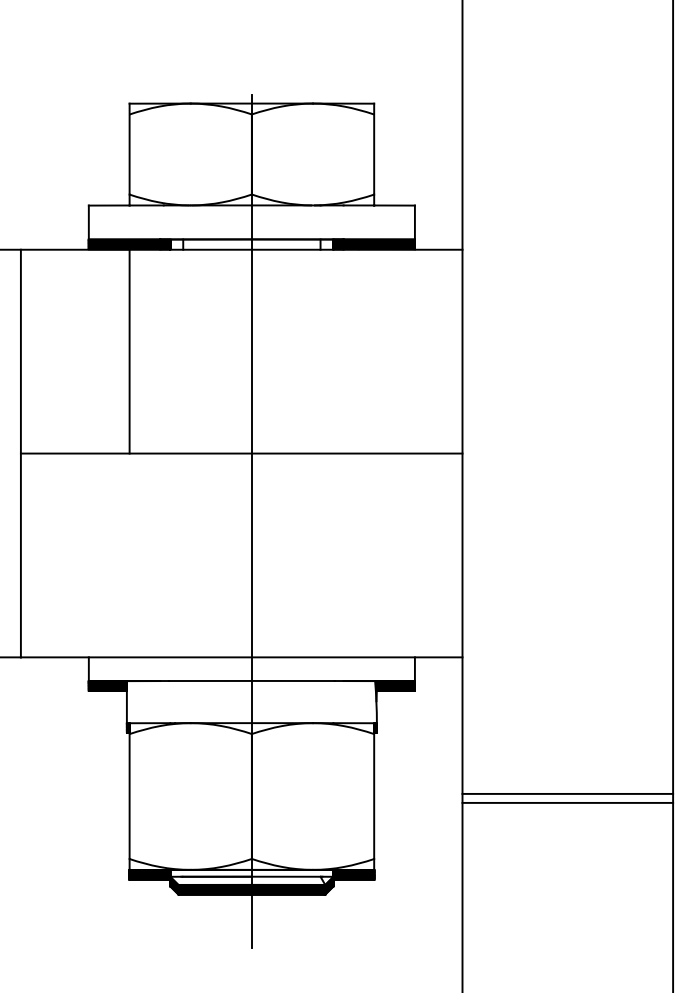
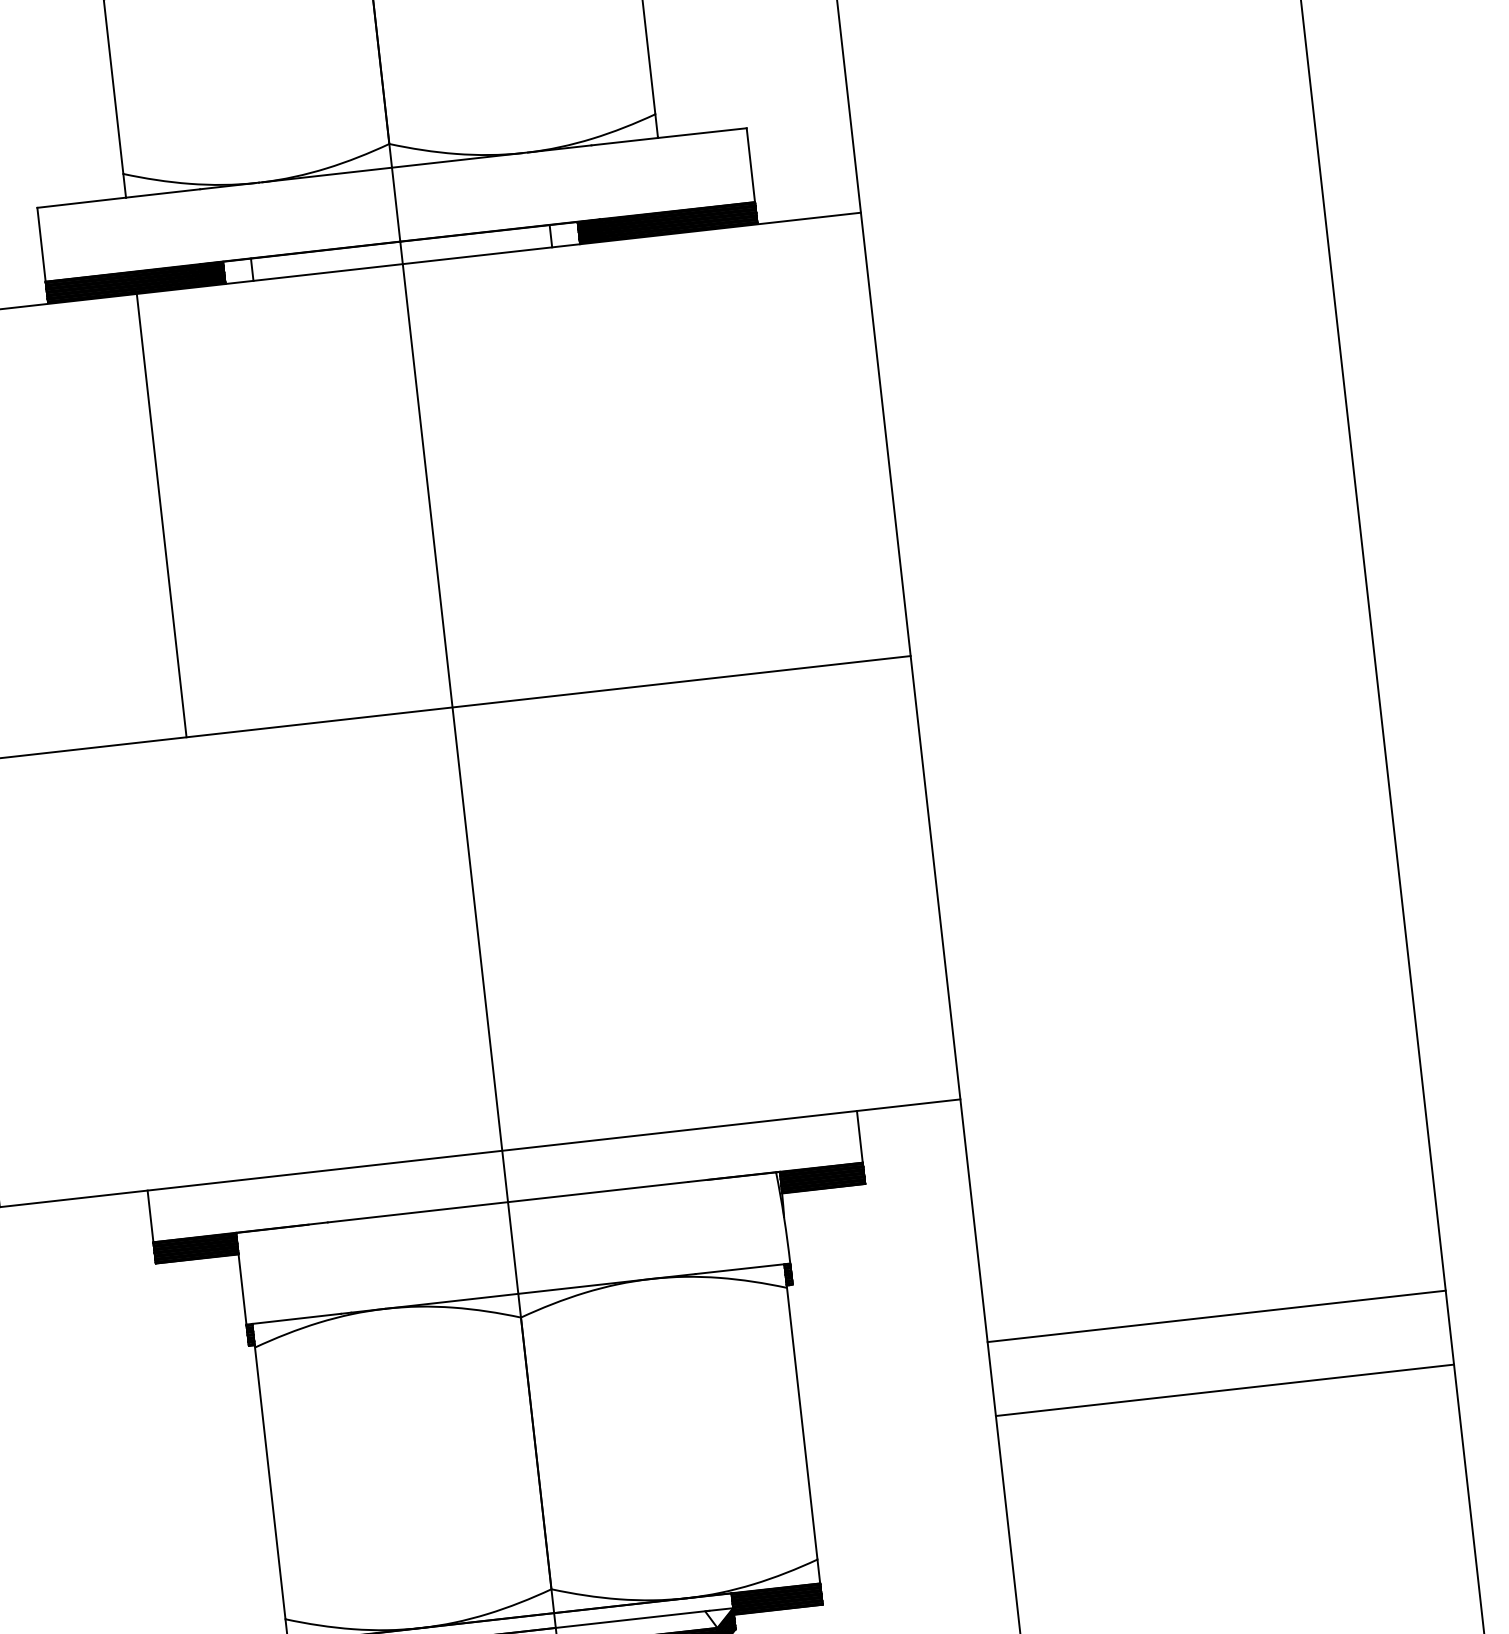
line: (567, 793) -> (1215, 1315), moved

